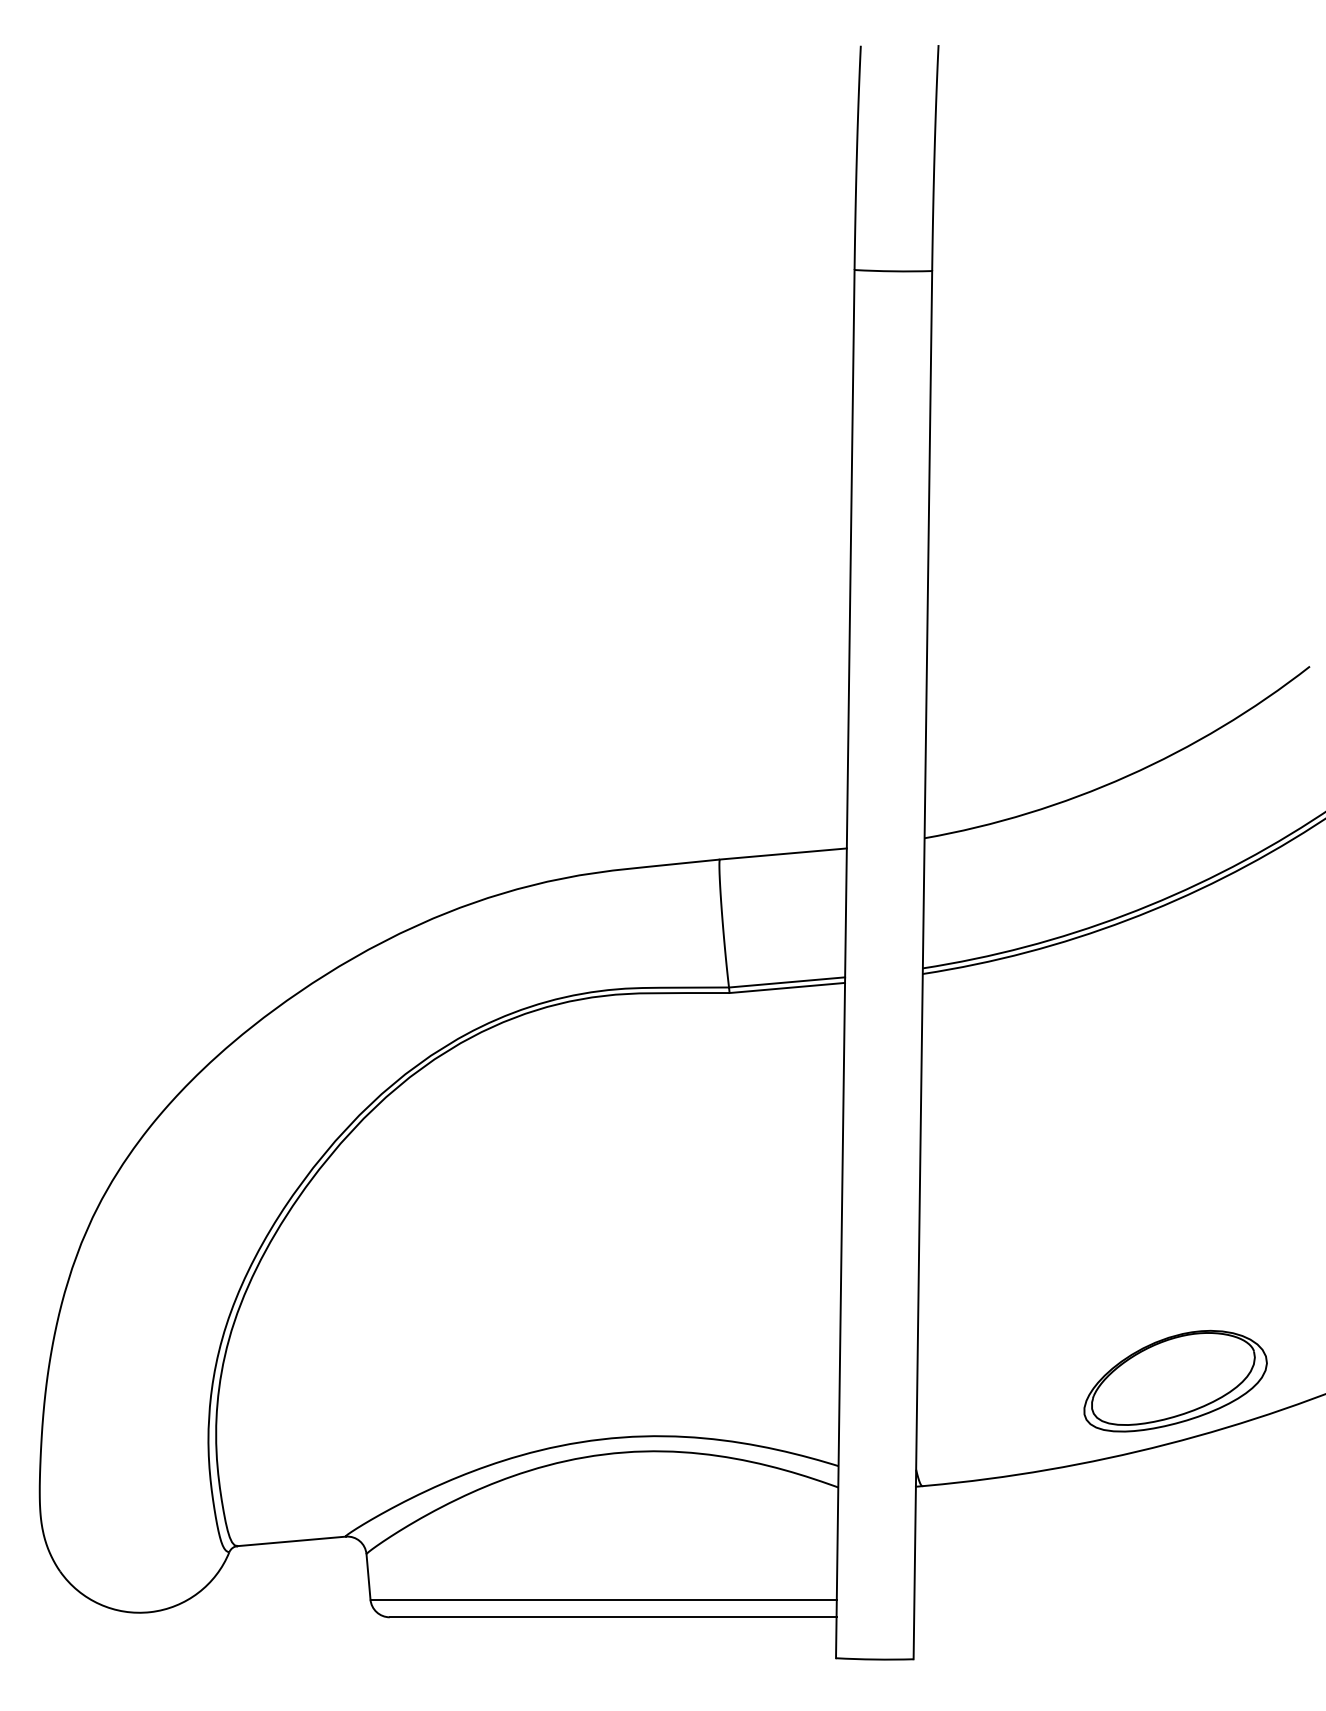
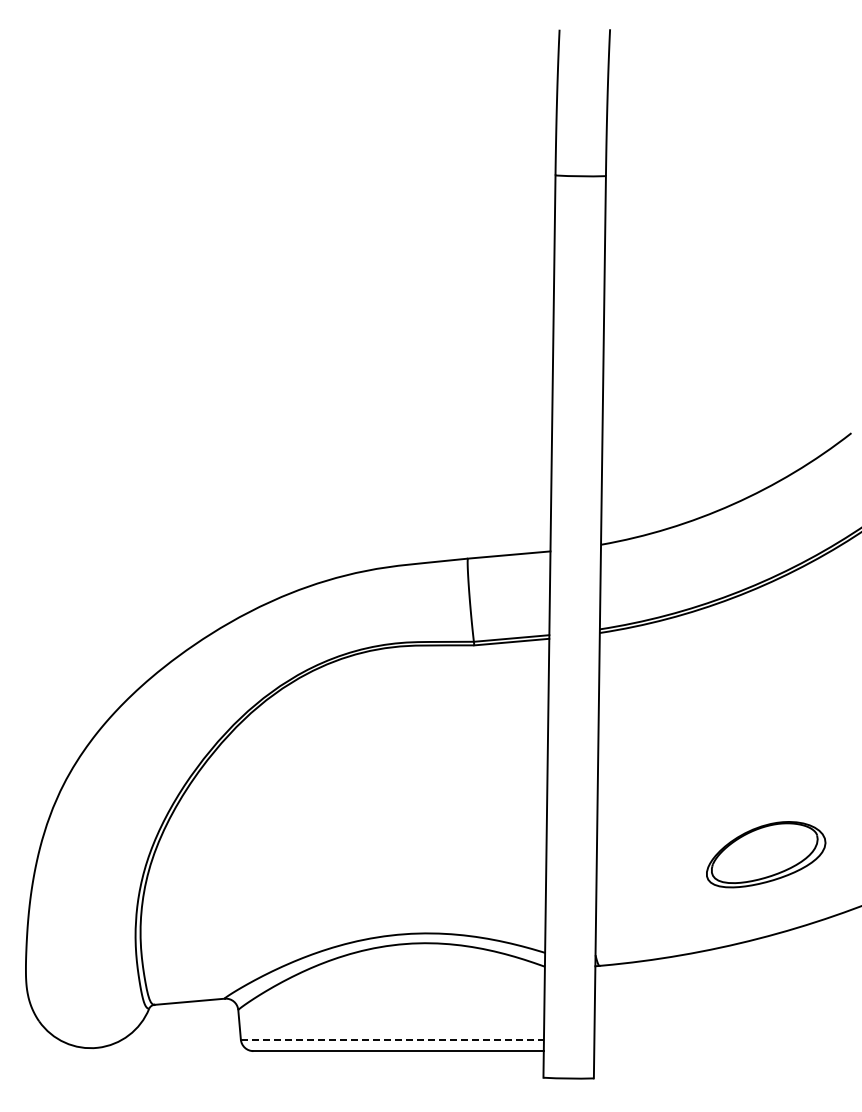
part: (1176, 1380) -> (766, 854), moved
line: (603, 1599) -> (392, 1039), solid -> dashed

